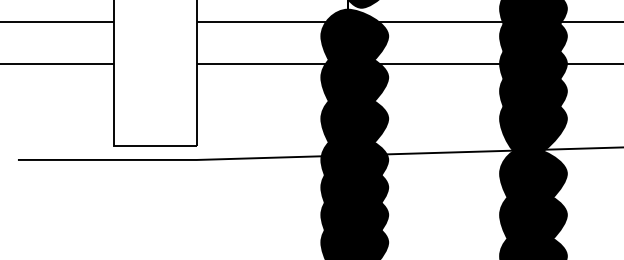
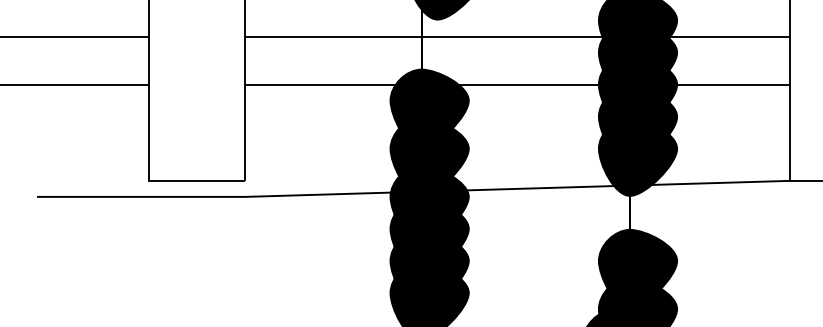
fill: (354, 42) -> (429, 60), removed
fill: (533, 180) -> (637, 220), removed

